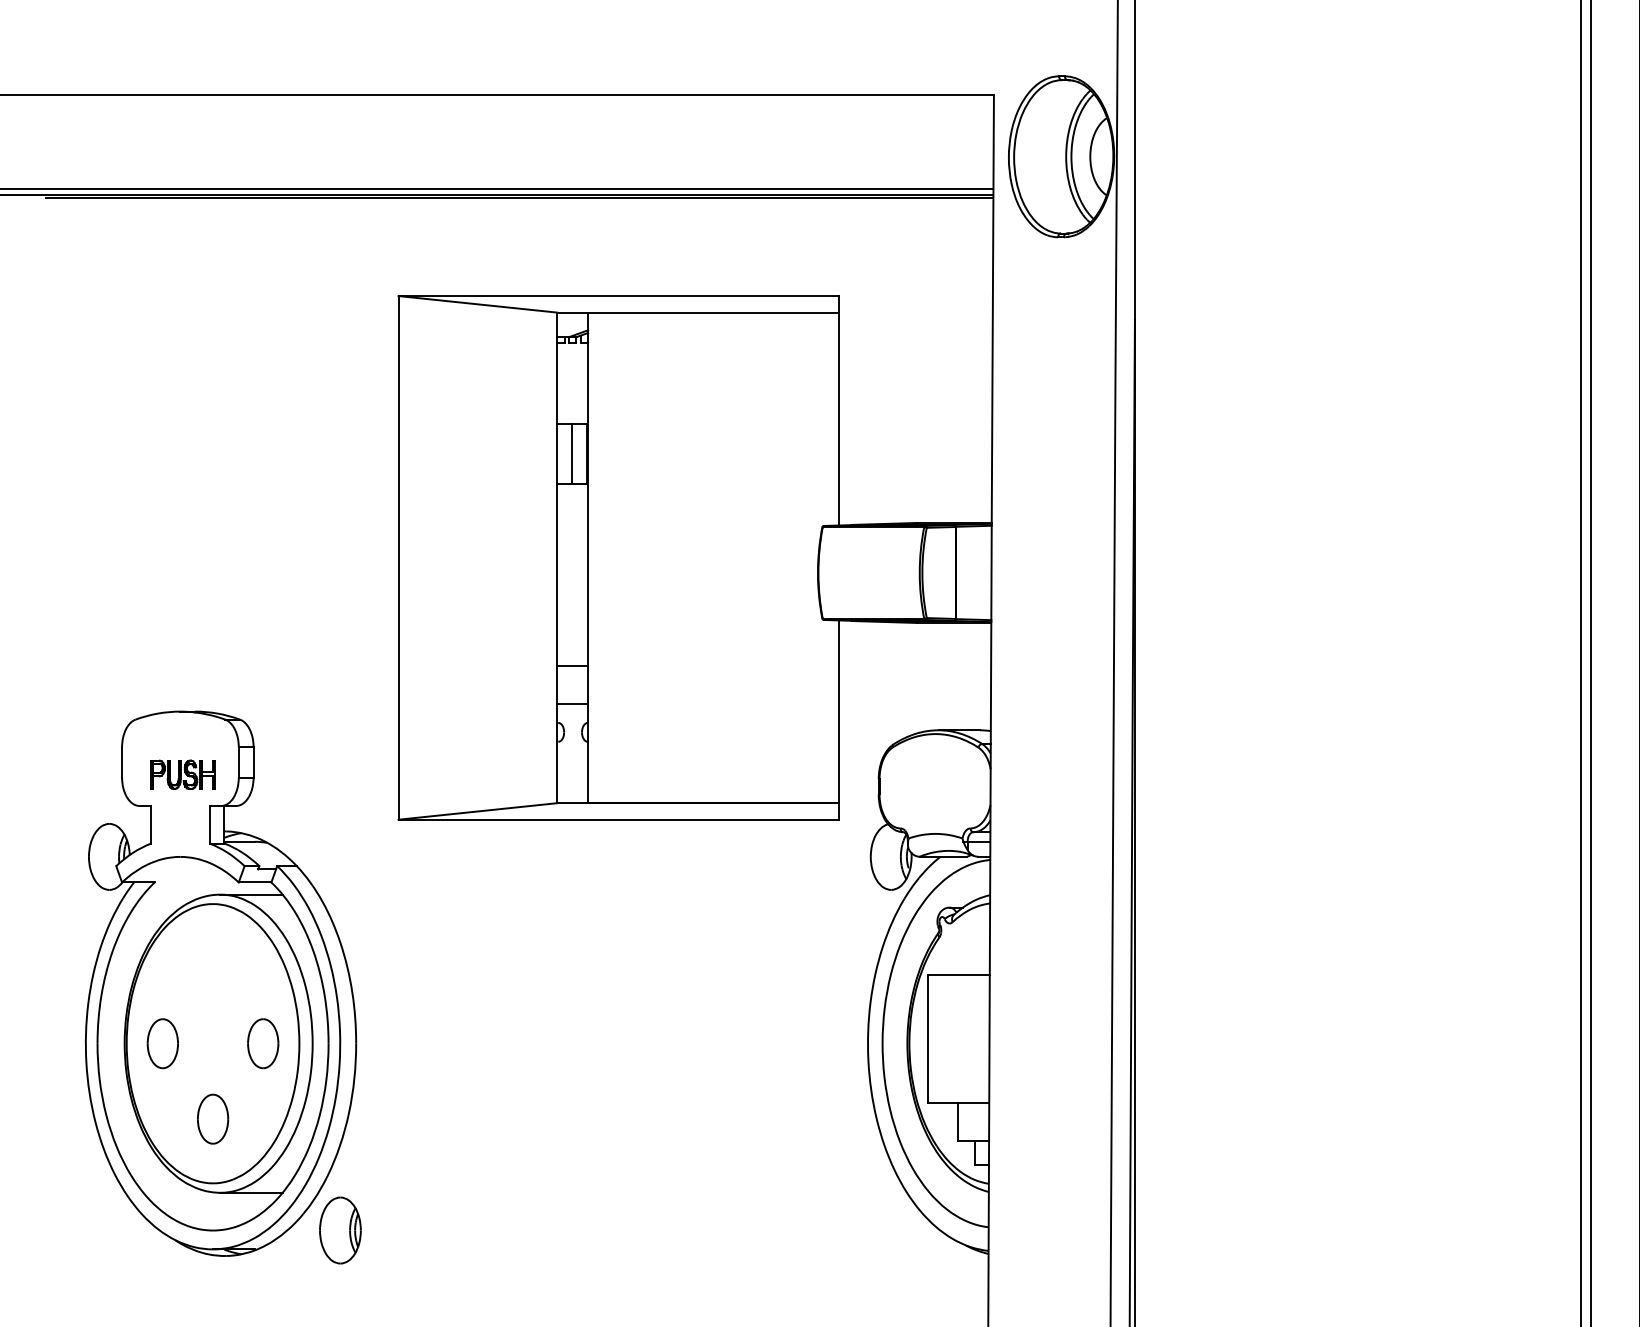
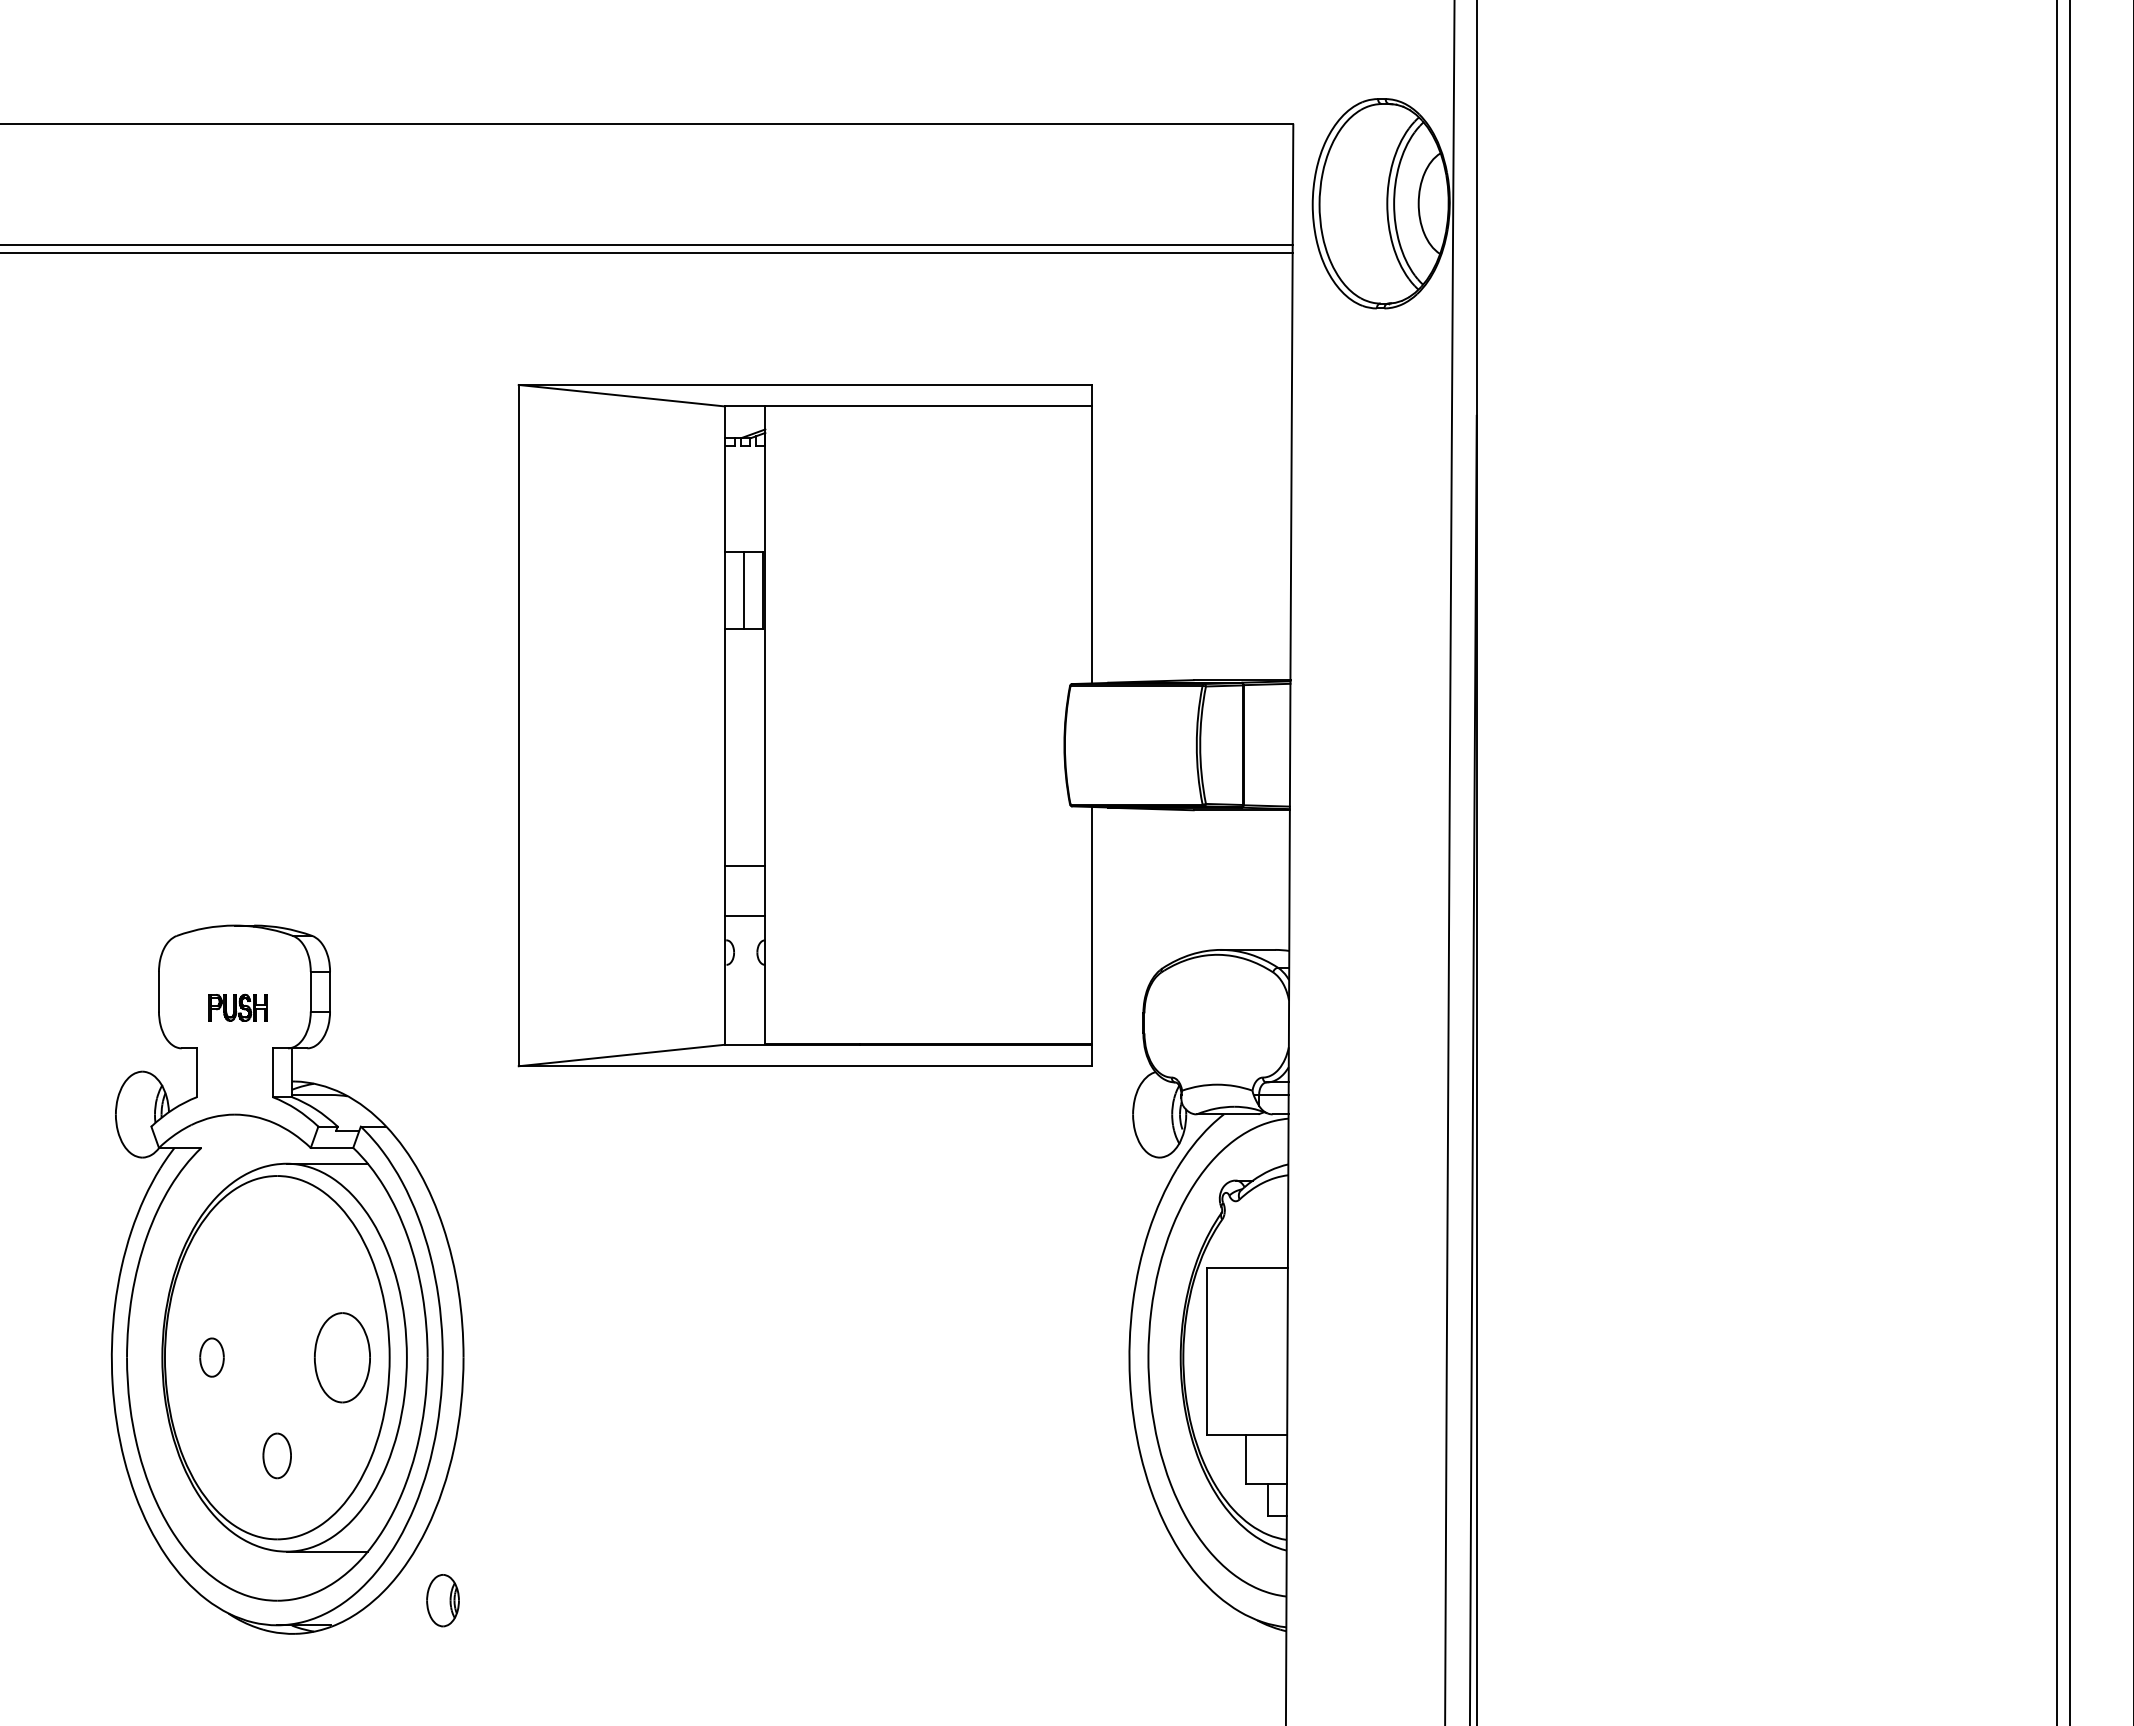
line: (519, 198) -> (676, 257), removed
part: (182, 774) -> (237, 1007), size x0.7
part: (162, 1043) -> (211, 1357), size x0.6
part: (263, 1043) -> (342, 1357), size x1.4
part: (212, 1118) -> (276, 1455), size x0.7
part: (340, 1230) -> (442, 1600), size x0.6

